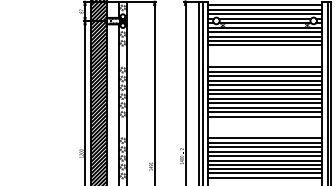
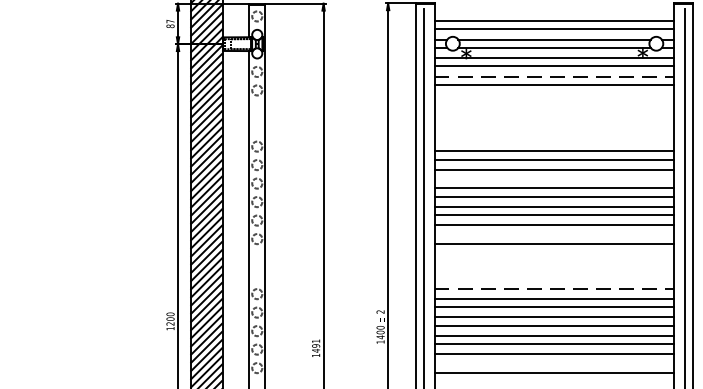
line: (264, 5) -> (553, 11), removed
line: (265, 36) -> (555, 76), solid -> dashed
line: (264, 45) -> (553, 95), removed
line: (264, 67) -> (553, 141), removed
line: (264, 85) -> (553, 178), removed
line: (264, 111) -> (553, 233), removed
line: (265, 137) -> (555, 287), solid -> dashed
line: (264, 173) -> (553, 362), removed

